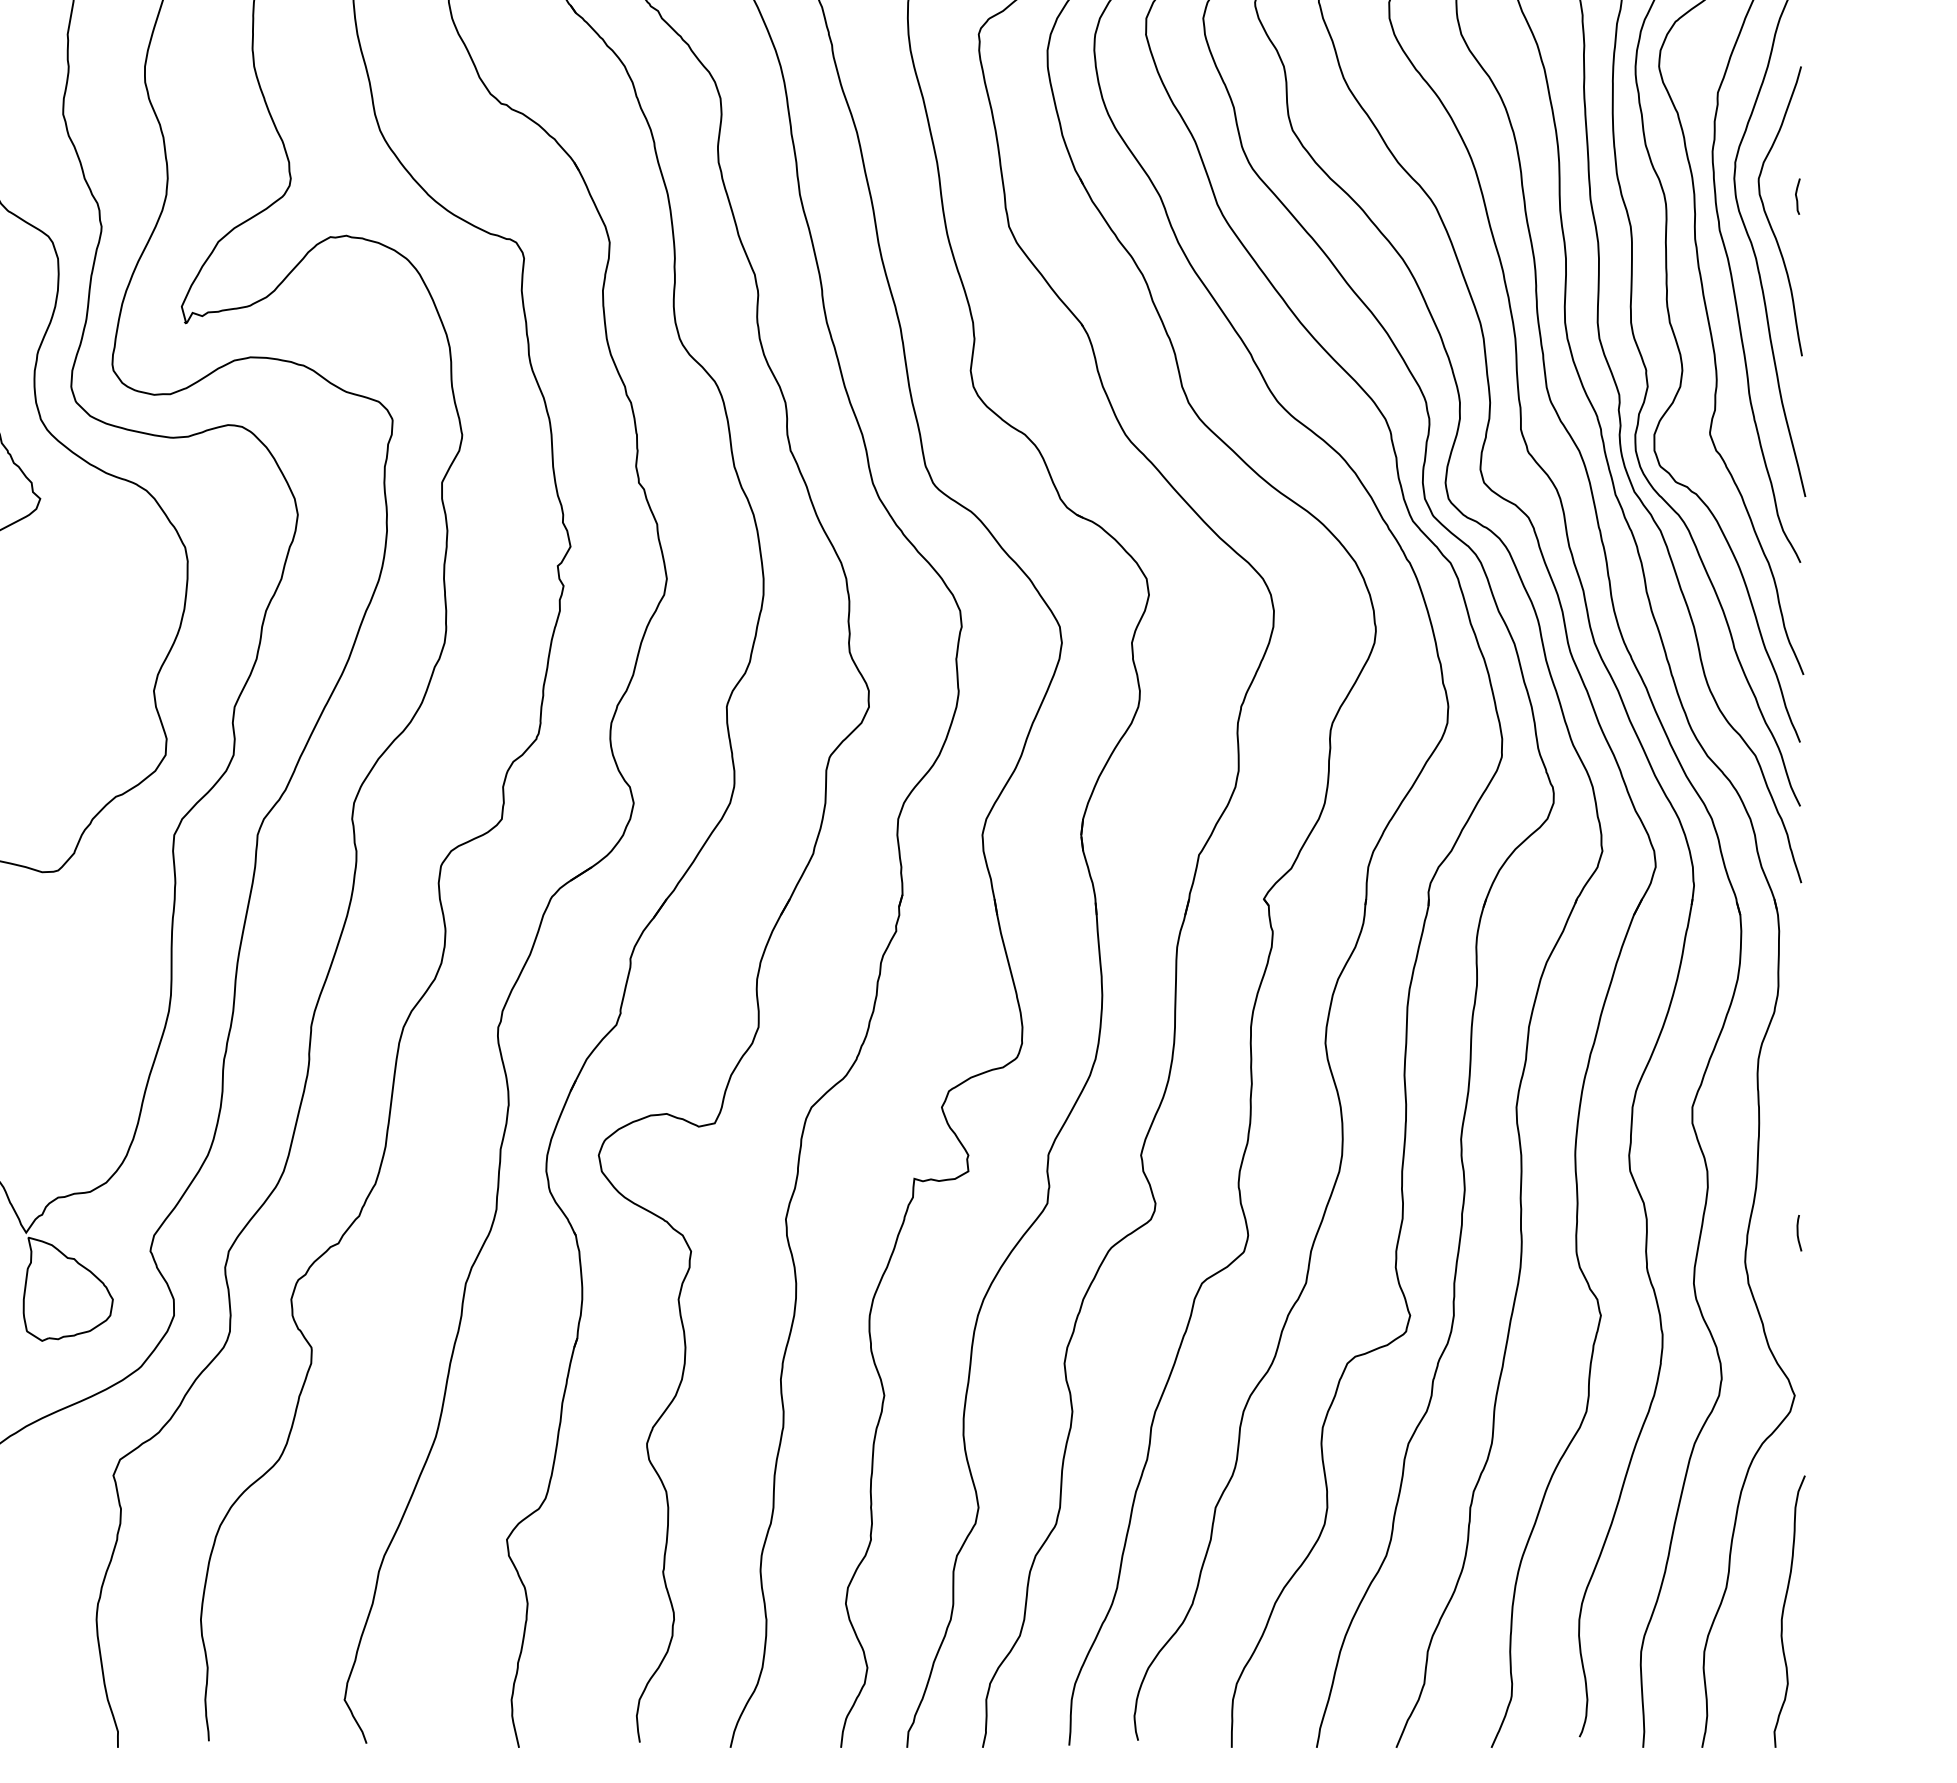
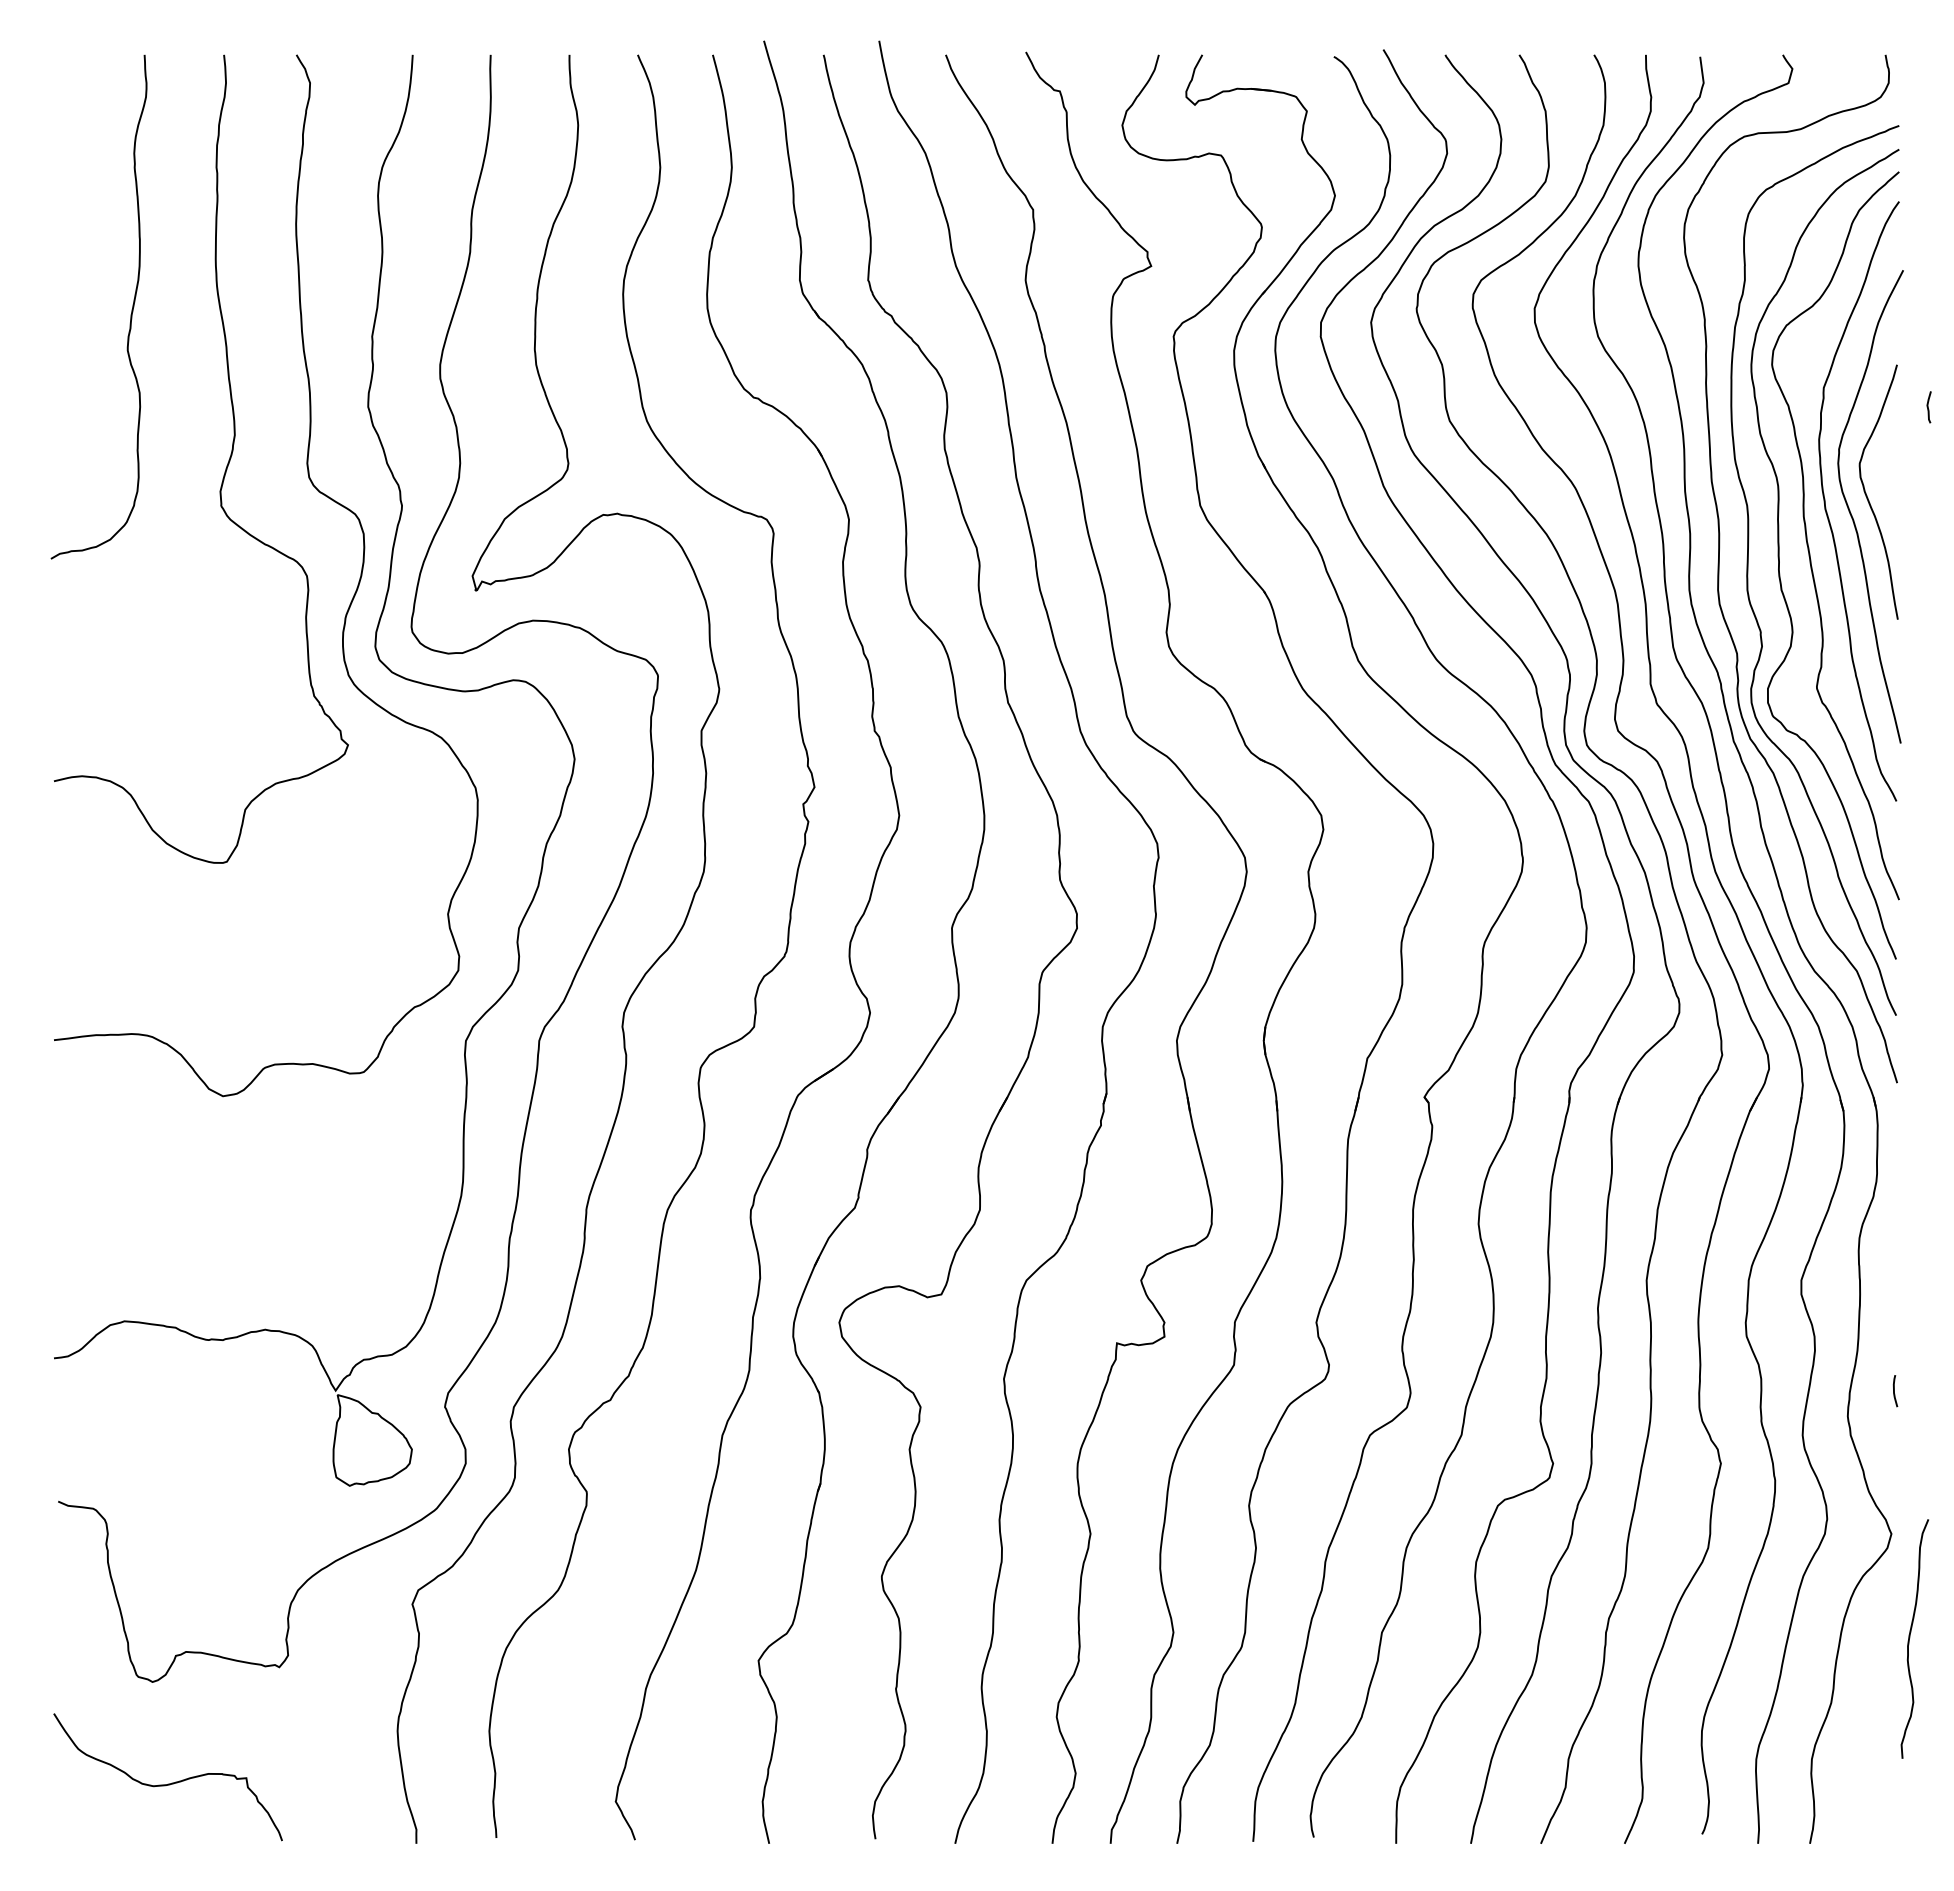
curve: (1797, 196) -> (1928, 407), moved
curve: (1784, 1609) -> (1910, 1637), moved

